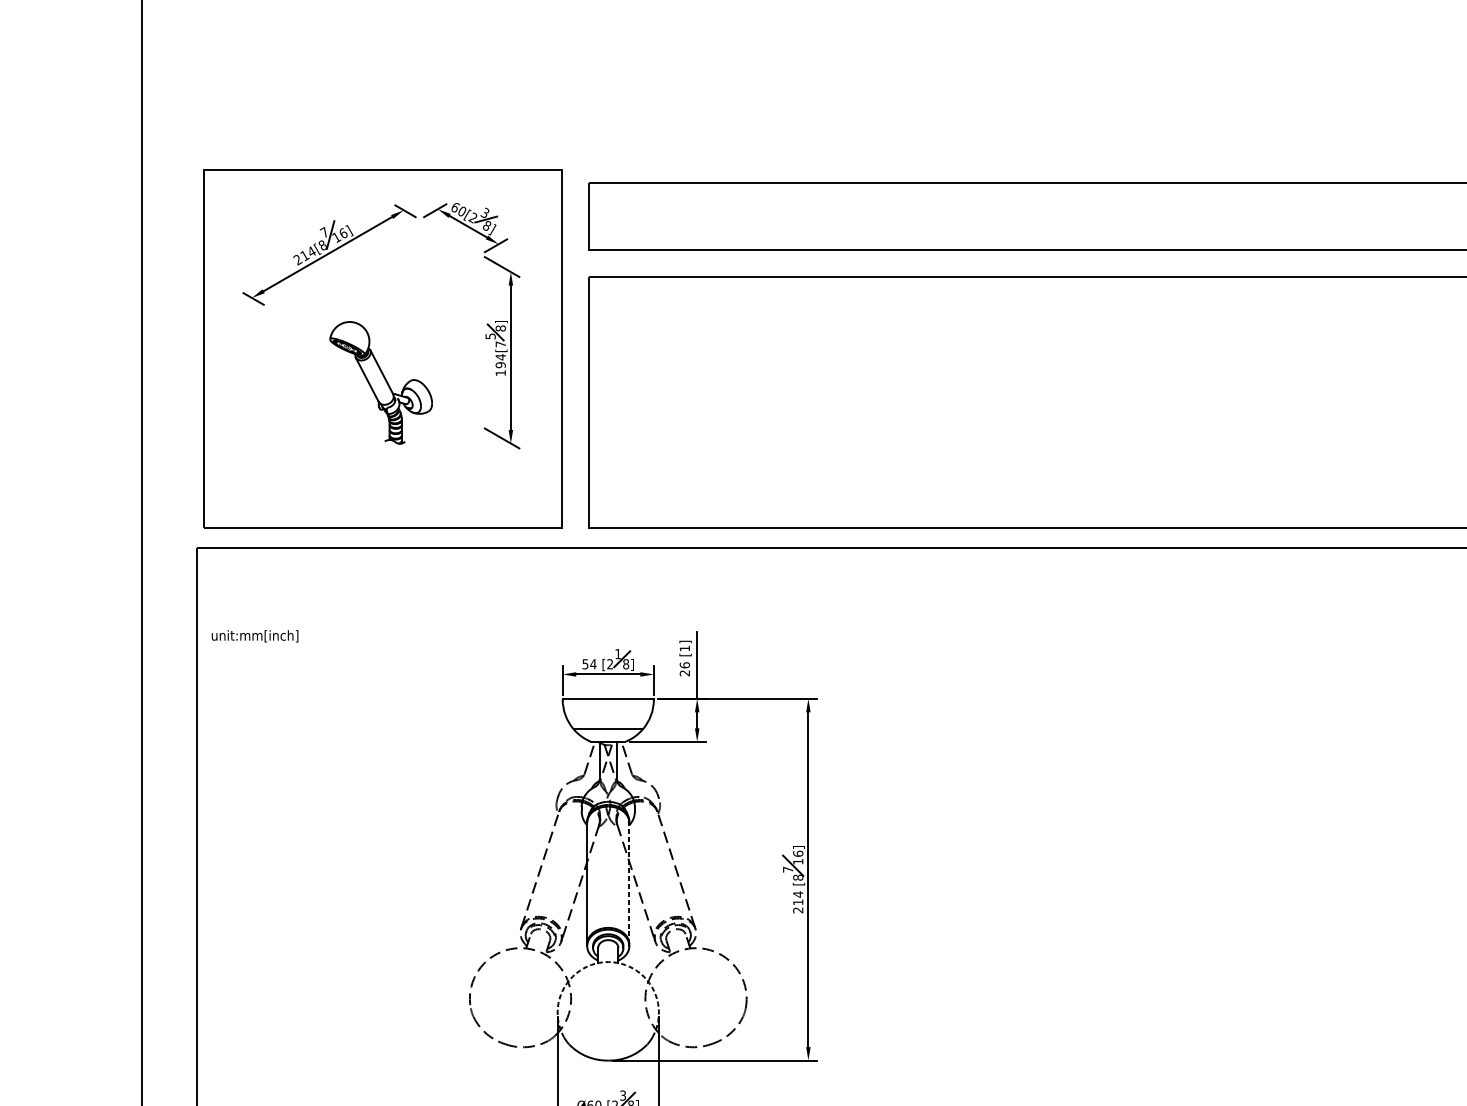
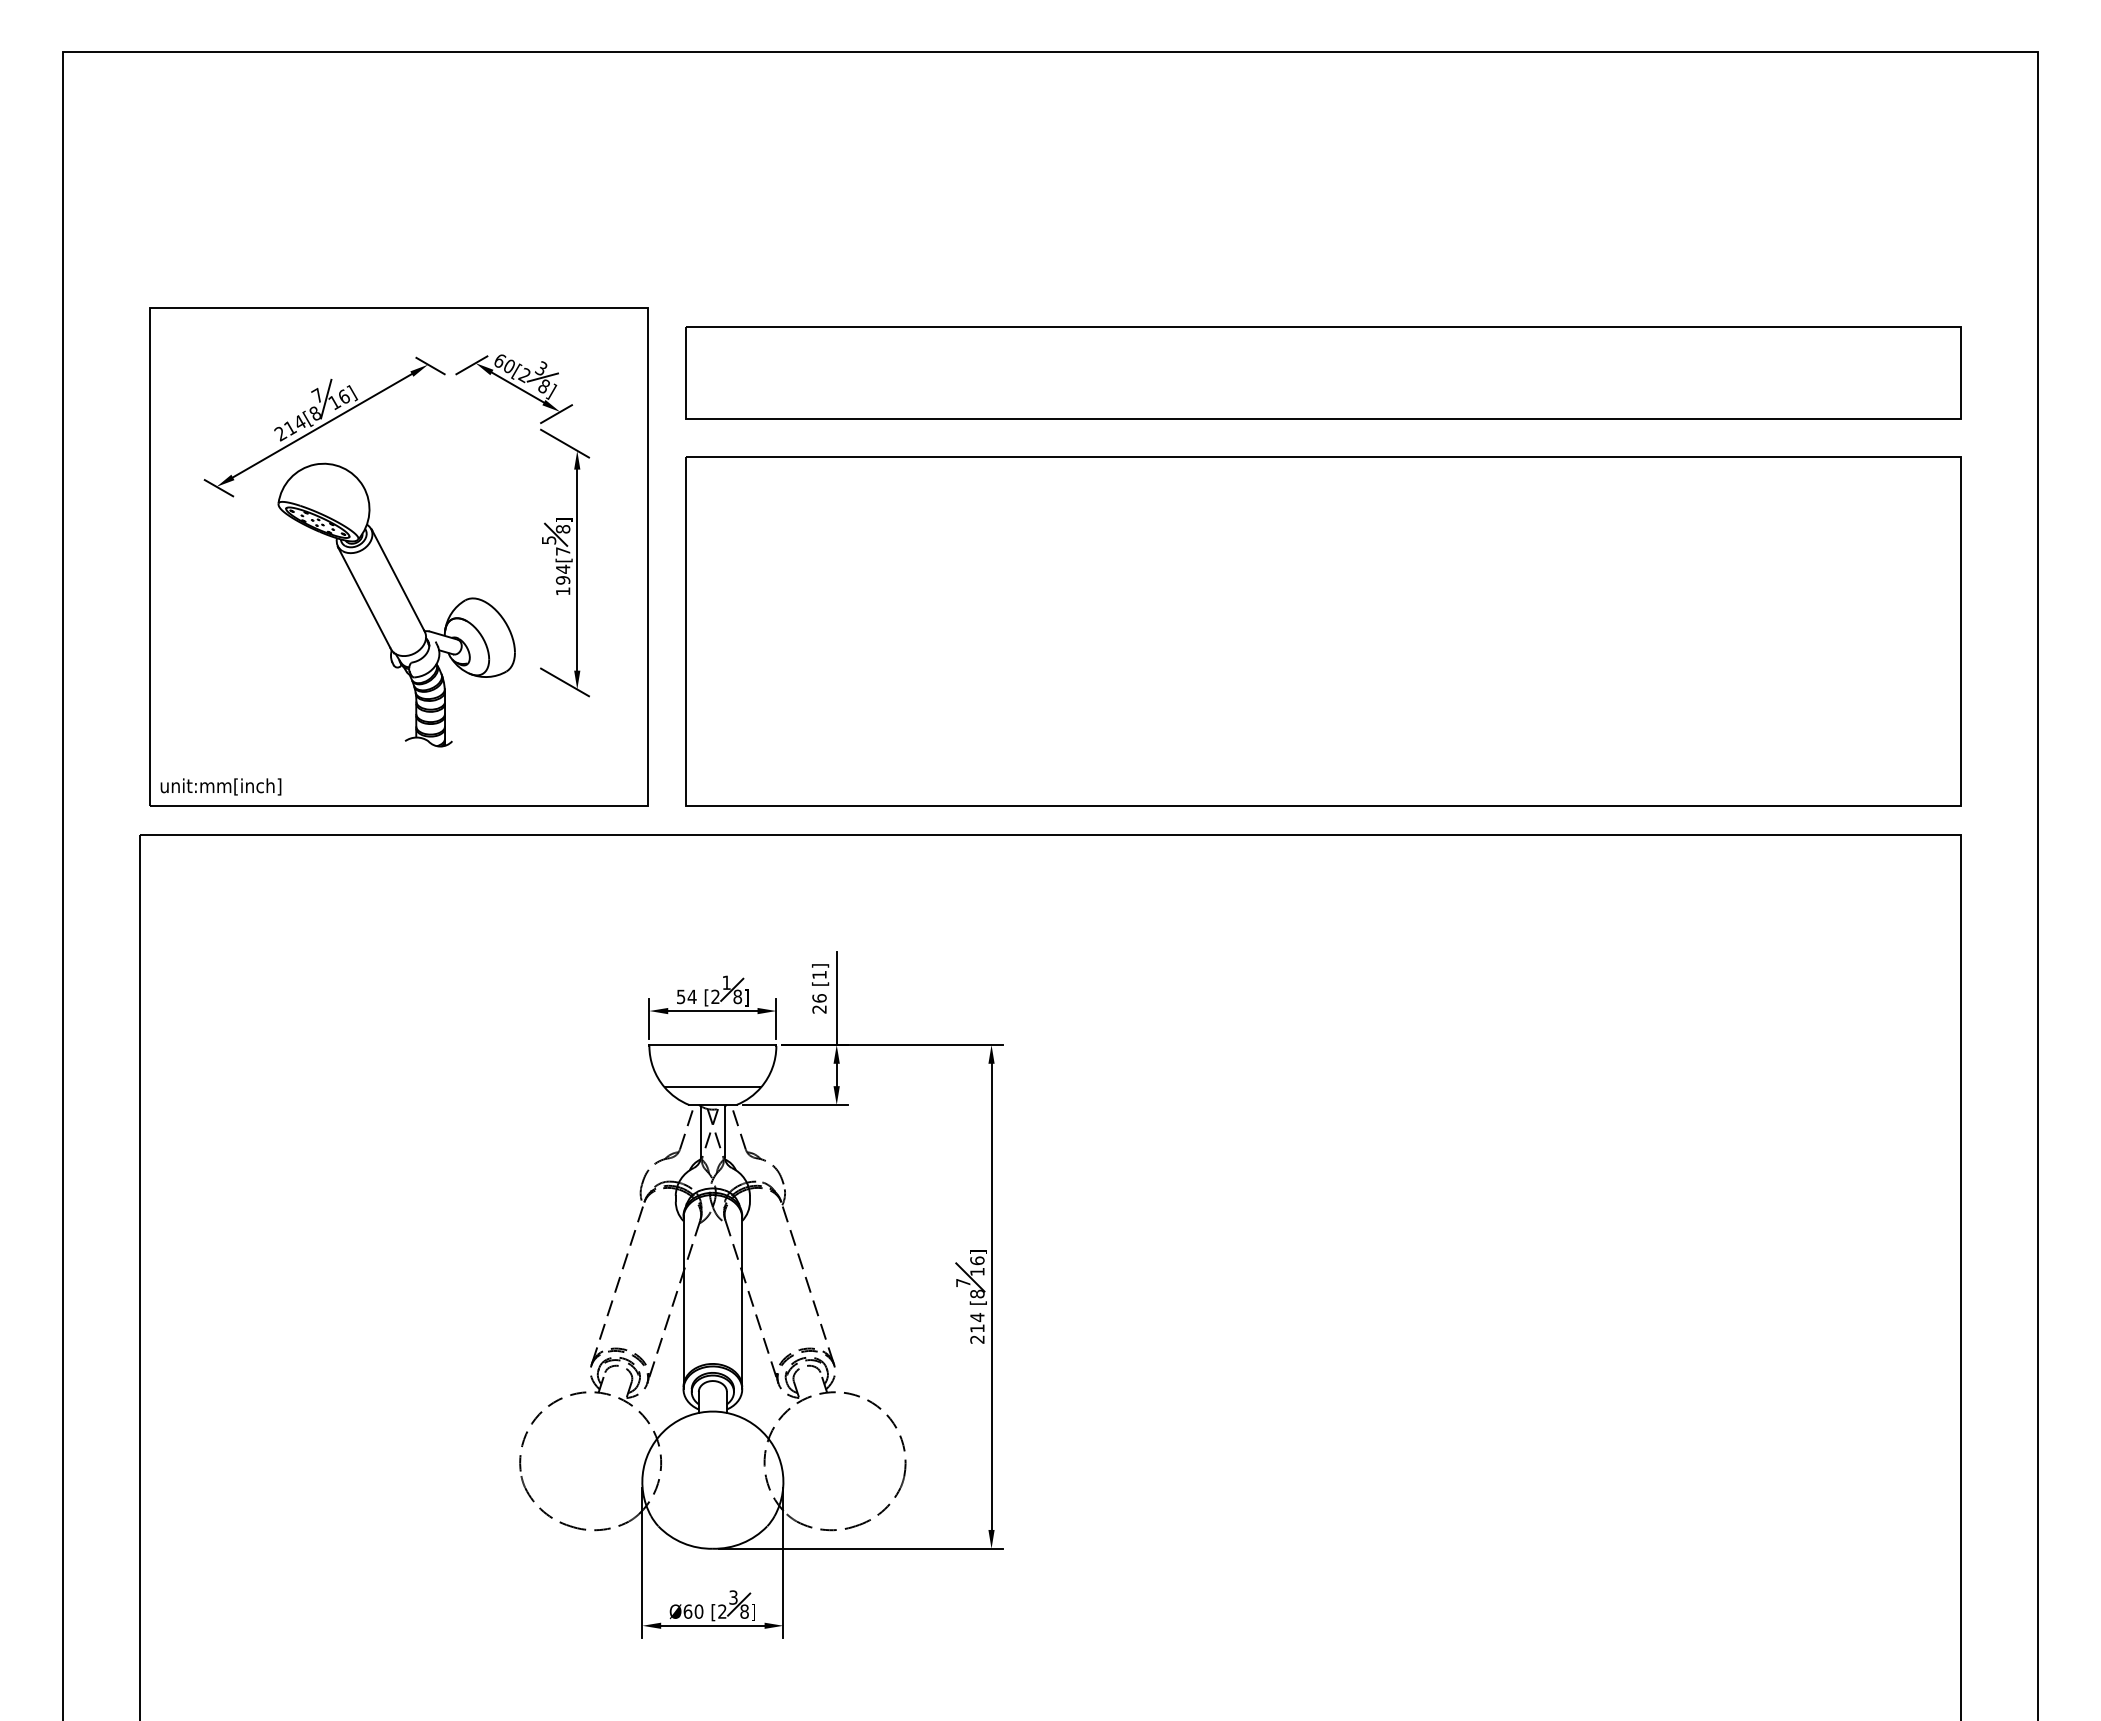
part: (381, 382) -> (396, 604), size x1.67
text: (254, 635) -> (220, 786), moved
line: (629, 883) -> (742, 1301), dashed -> solid
arc: (608, 962) -> (712, 1411), dashed -> solid

